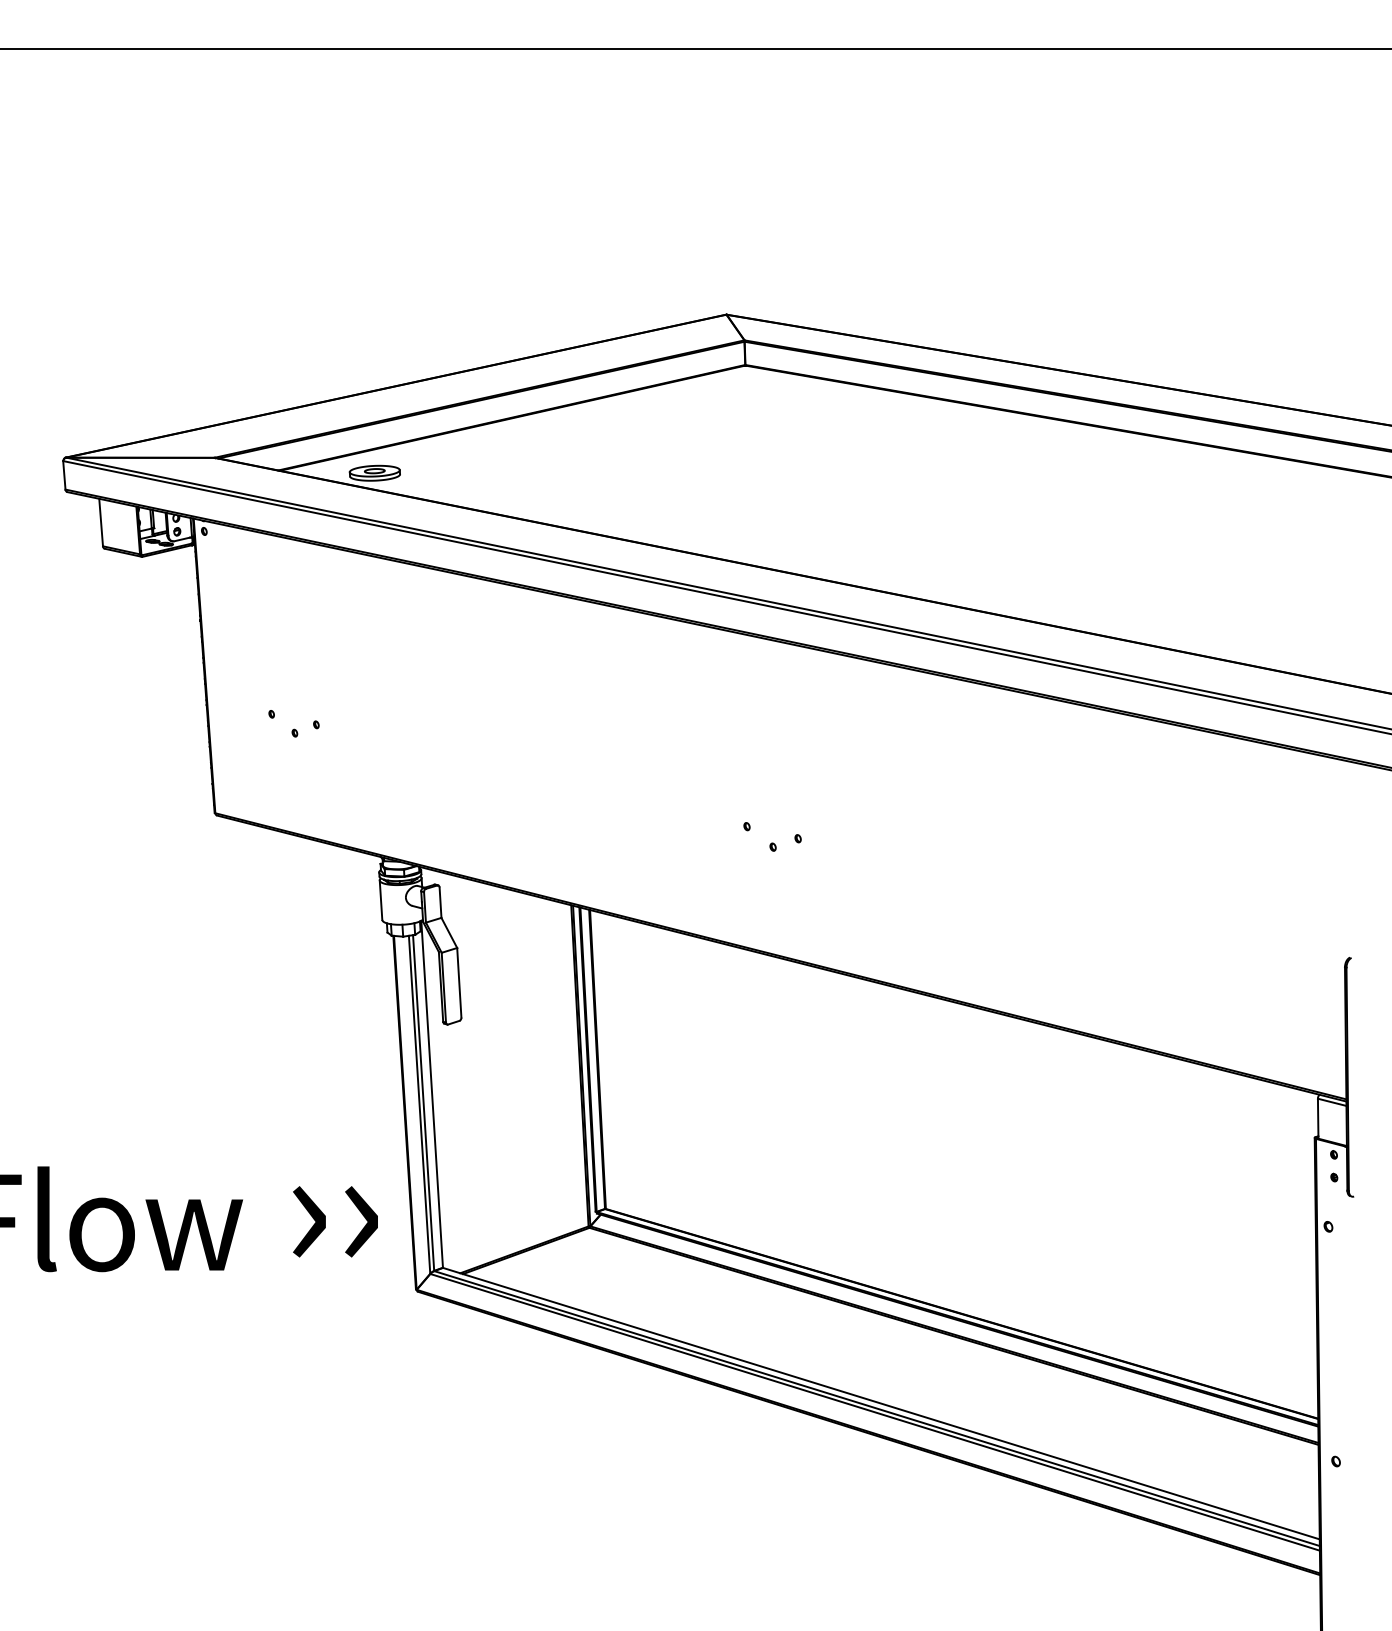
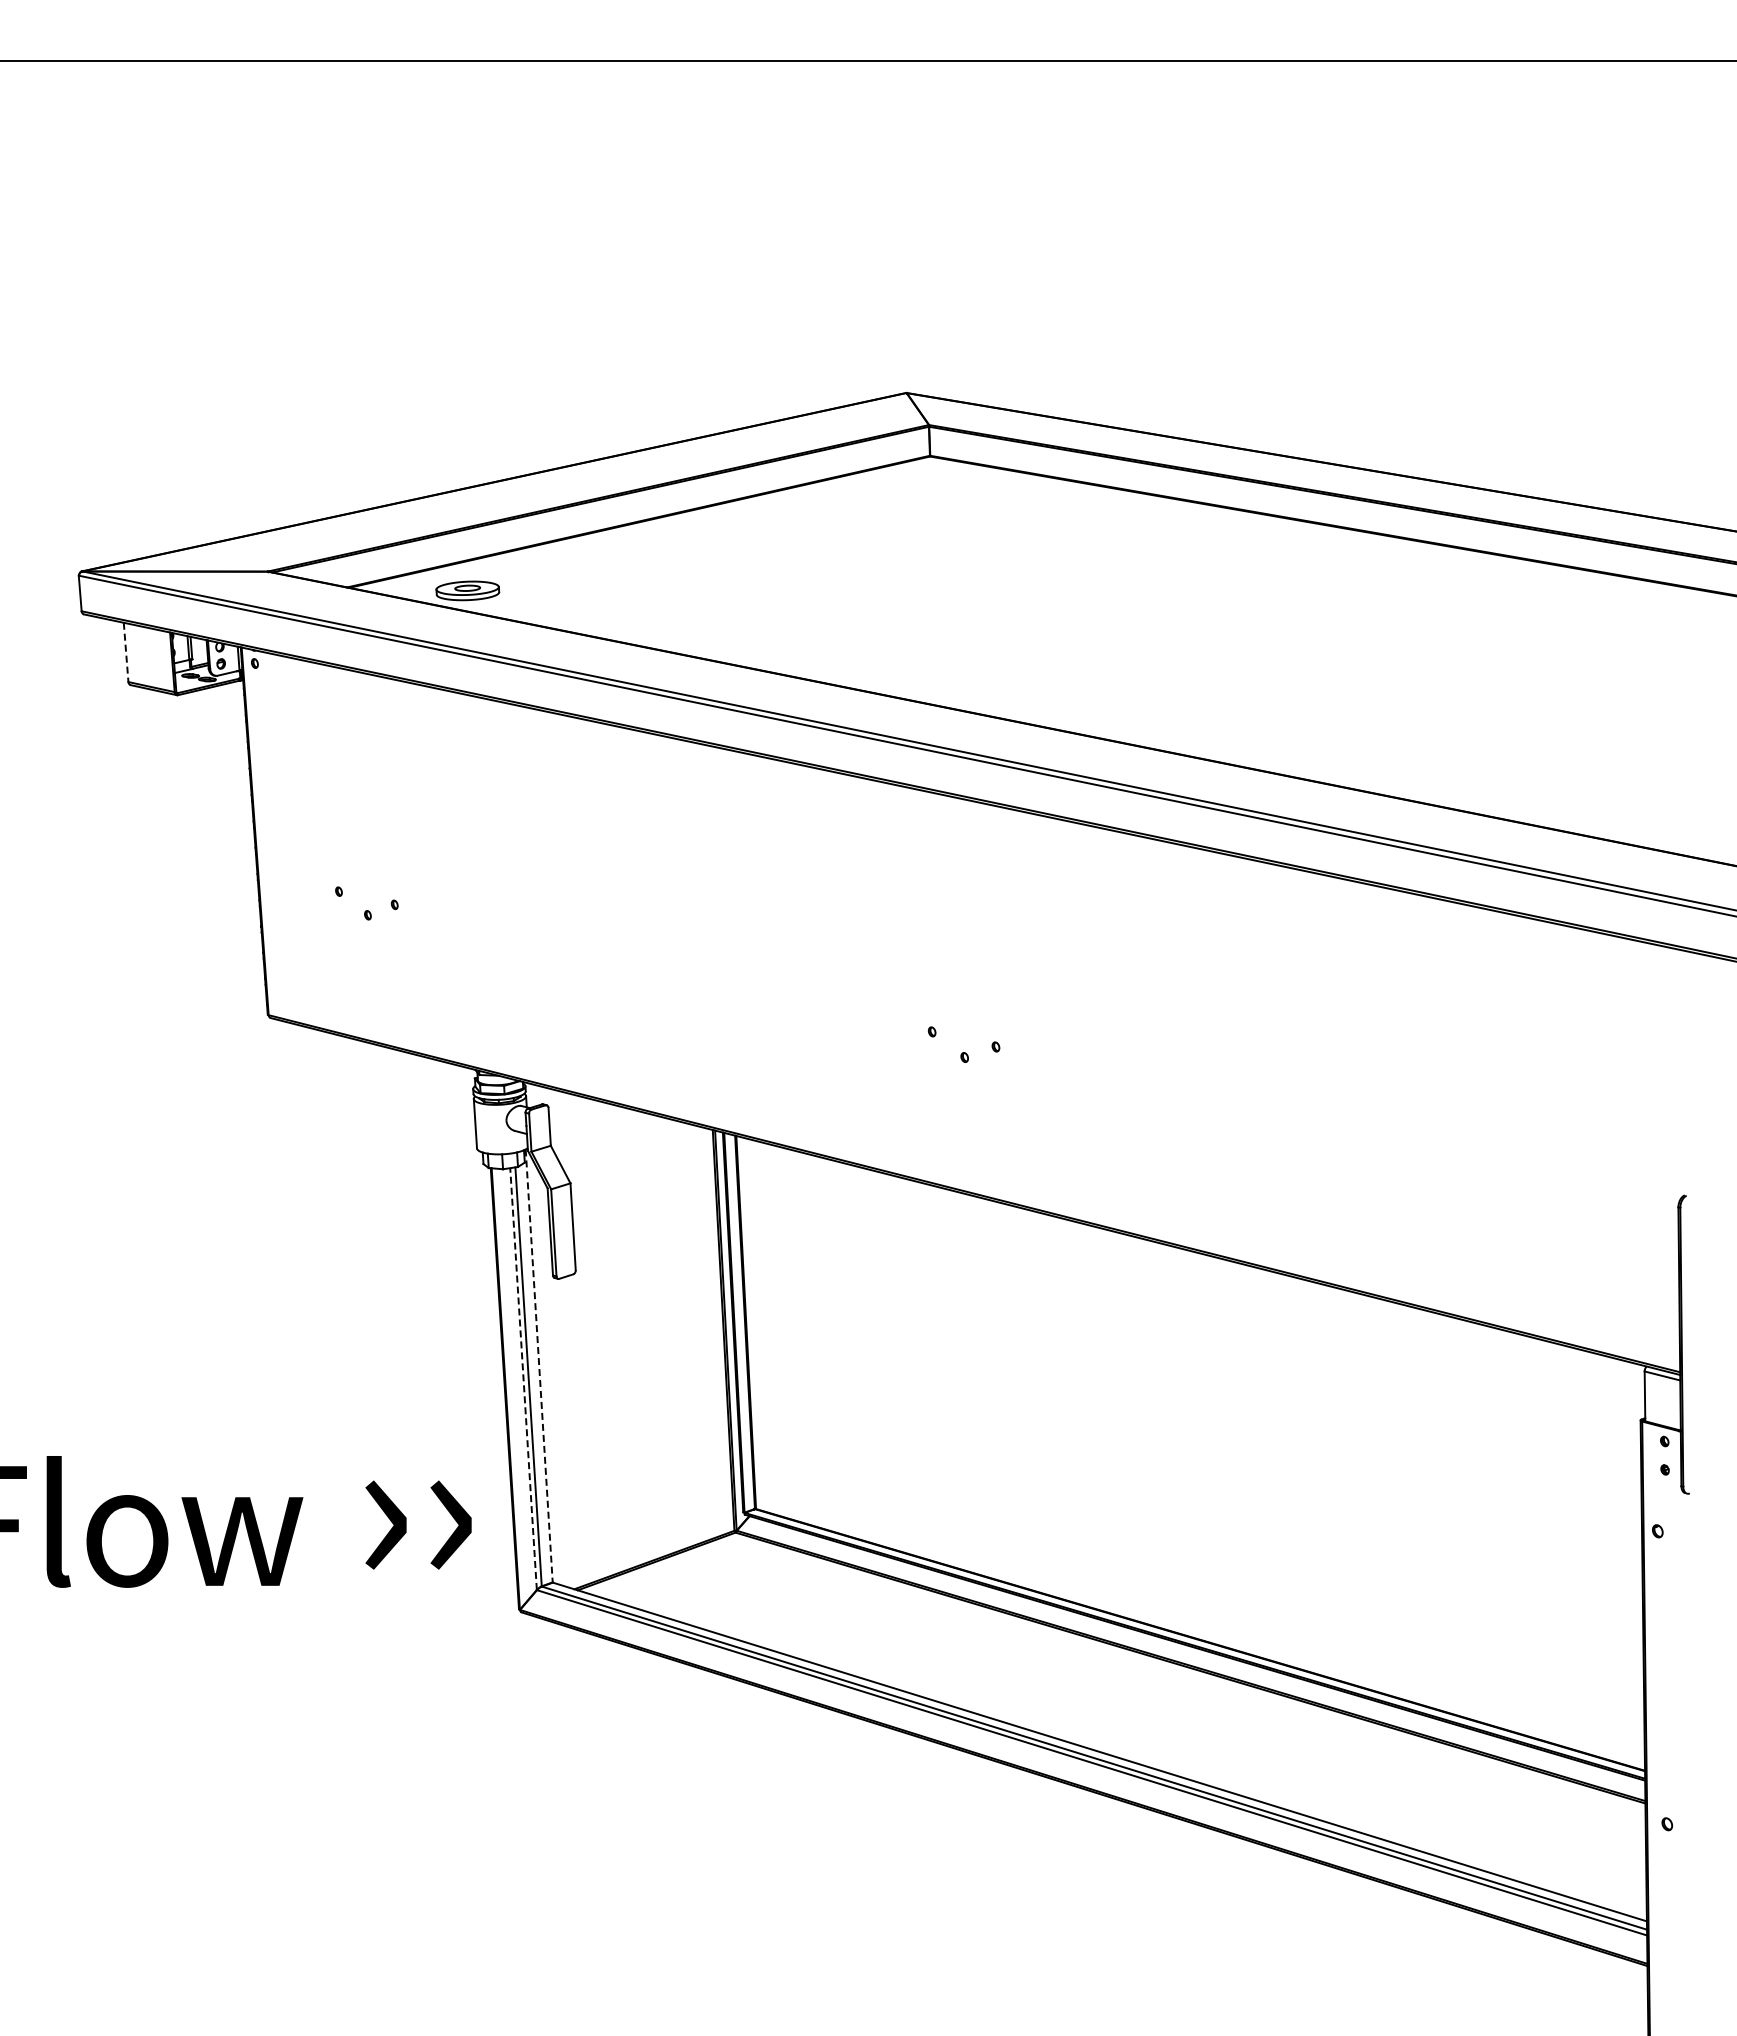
line: (101, 522) -> (126, 652), solid -> dashed
line: (432, 1093) -> (539, 1365), solid -> dashed
line: (419, 1104) -> (523, 1378), solid -> dashed

